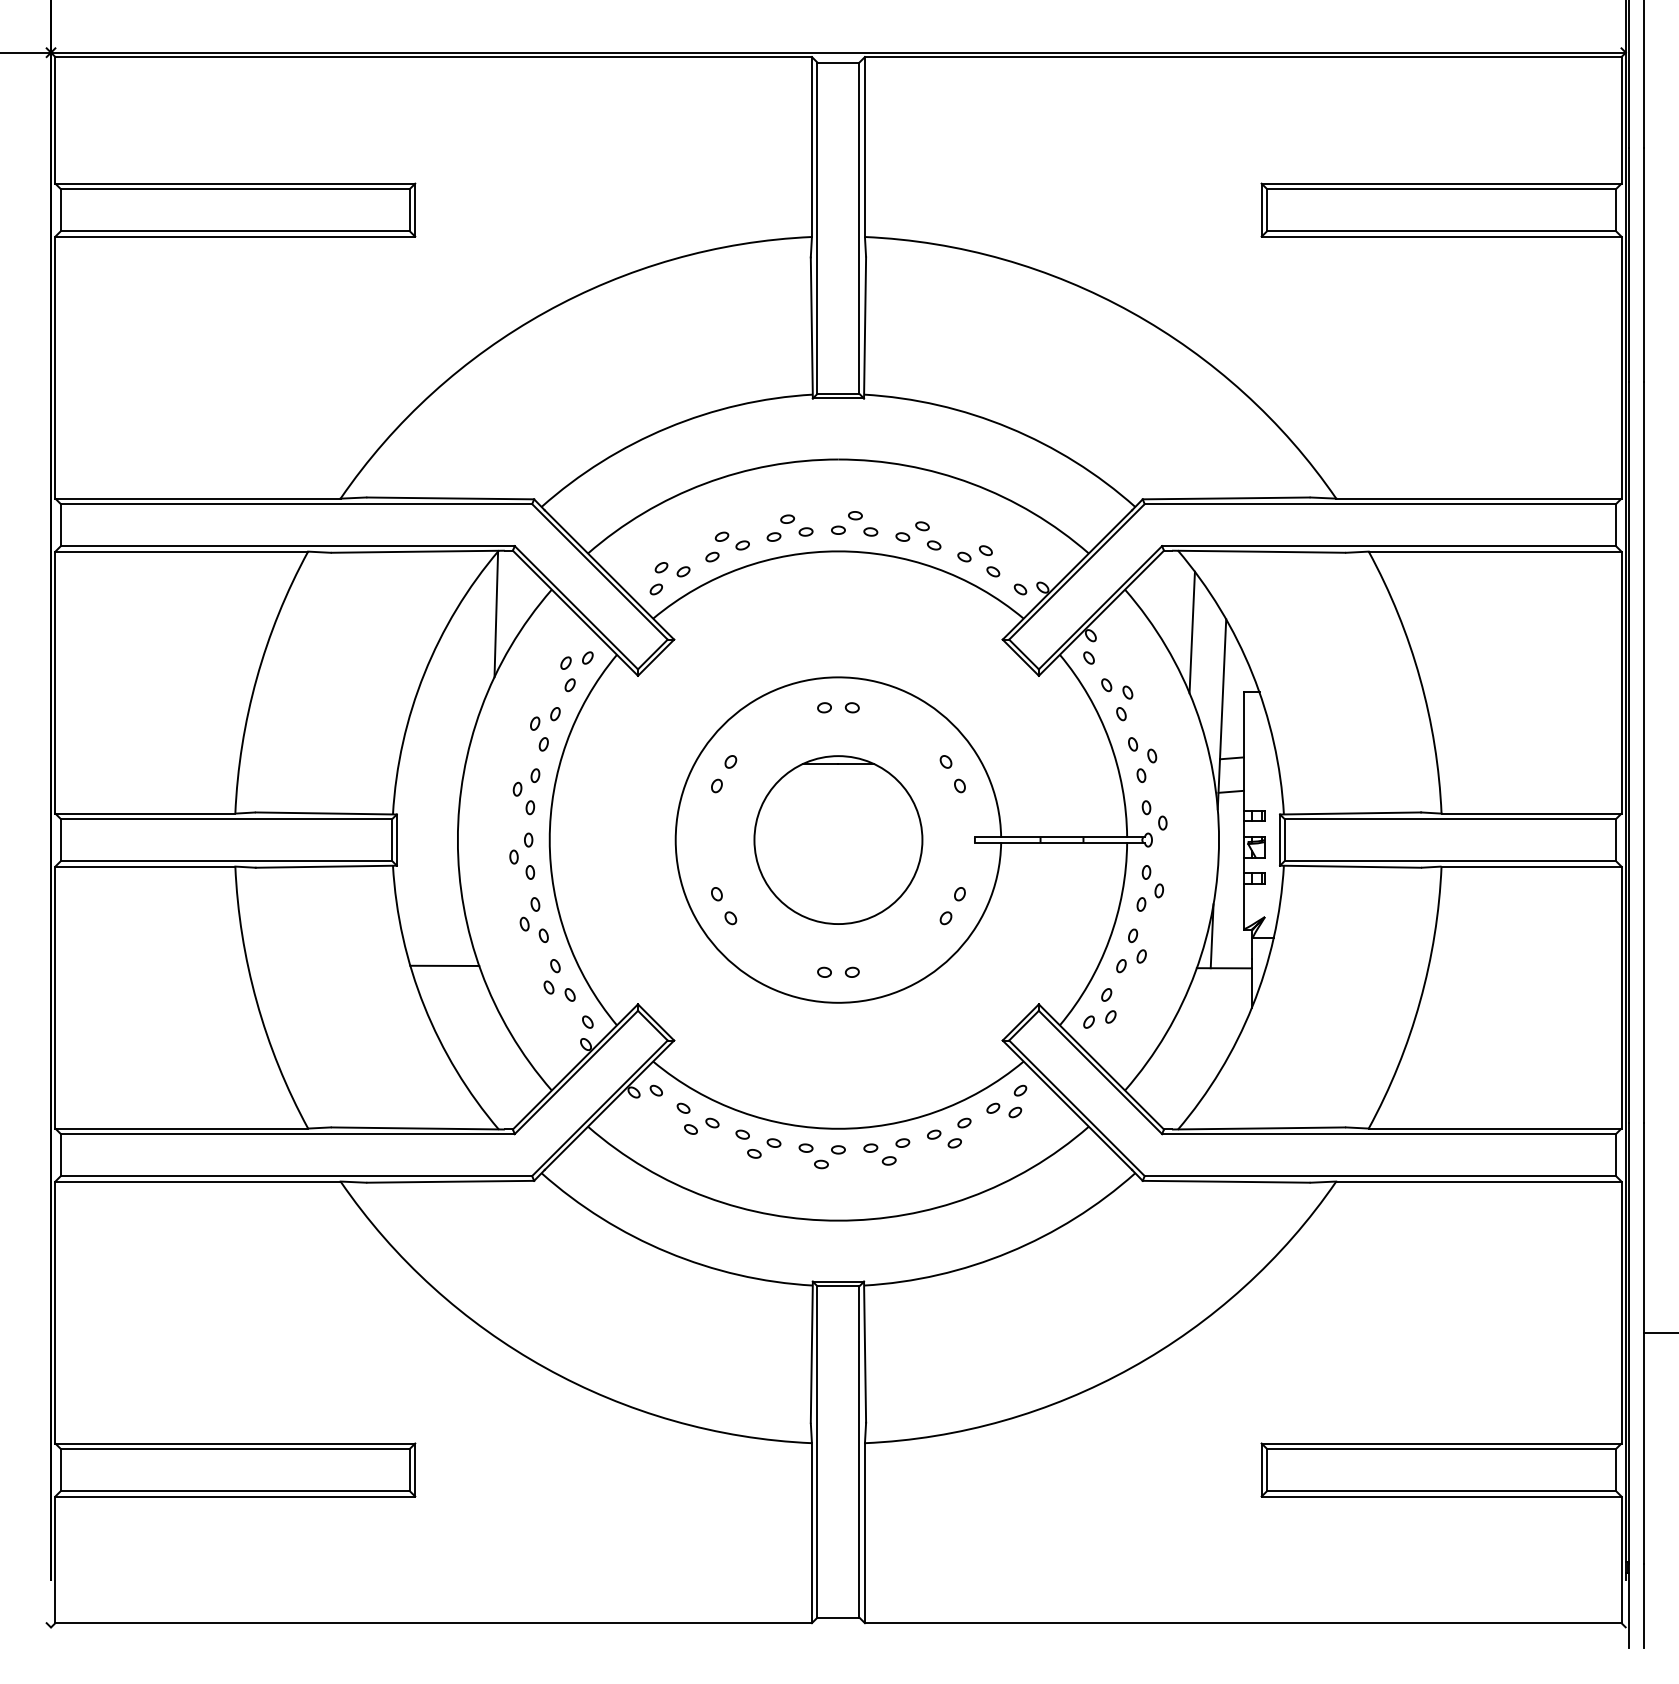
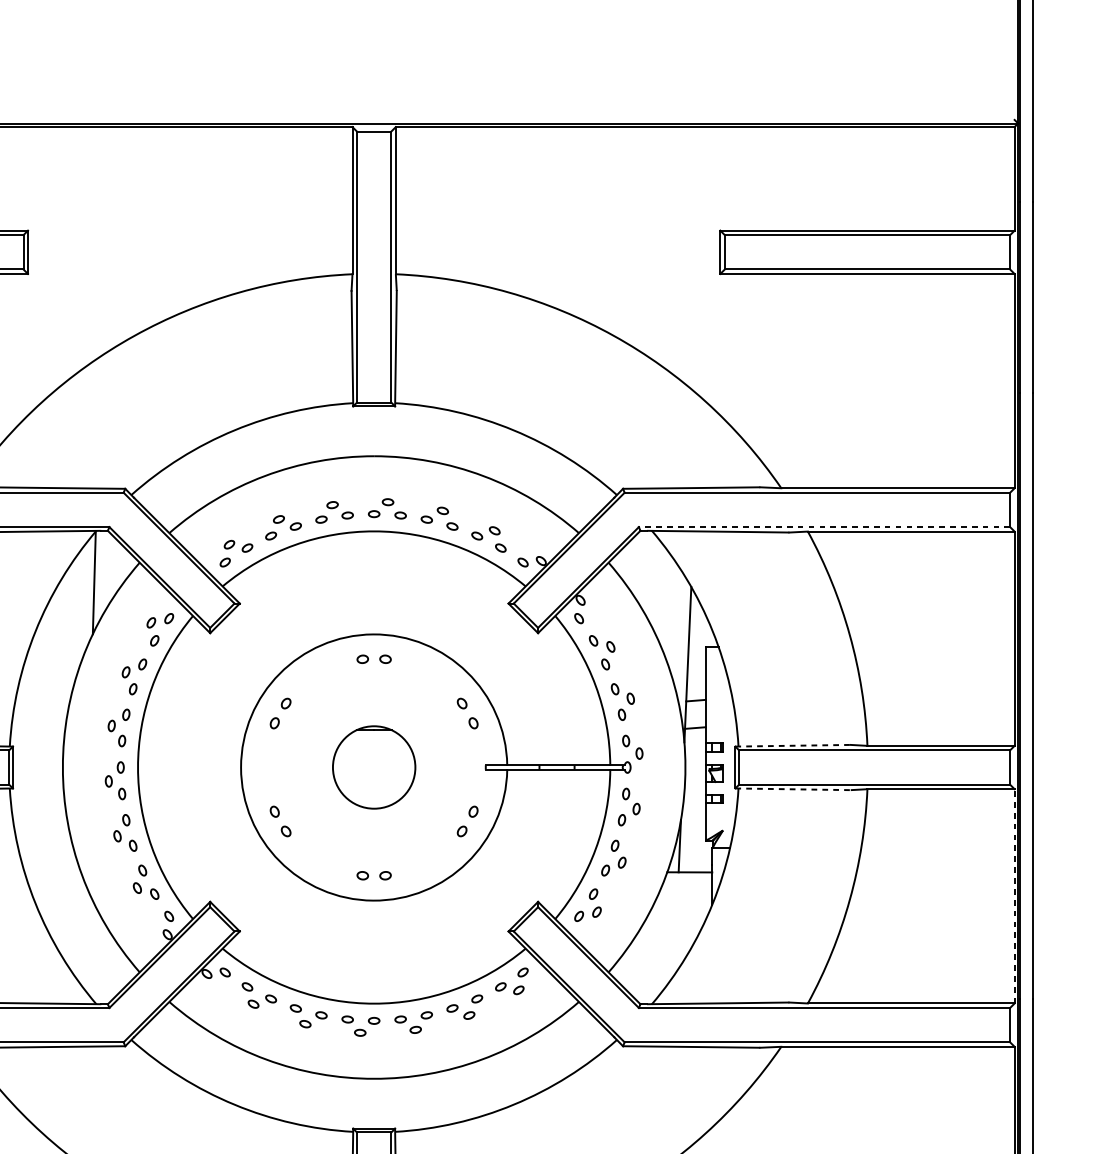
line: (1389, 546) -> (824, 527), solid -> dashed
line: (1191, 632) -> (662, 597), removed
line: (1350, 813) -> (792, 745), solid -> dashed
part: (838, 839) -> (374, 767), size x0.6
line: (1350, 866) -> (792, 789), solid -> dashed
line: (444, 965) -> (51, 870), removed
line: (1621, 997) -> (1014, 896), solid -> dashed

